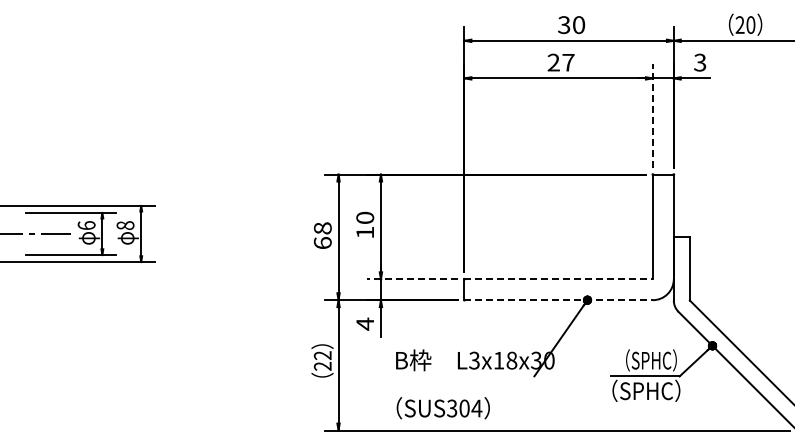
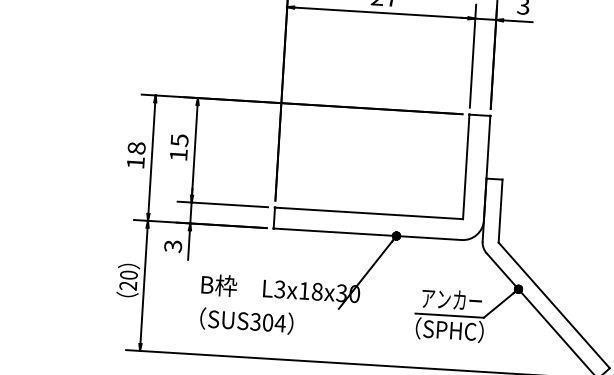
line: (652, 116) -> (472, 56), dashed -> solid
text: (365, 217) -> (179, 139), 10 -> 15
text: (322, 242) -> (135, 162), 68 -> 18
line: (411, 279) -> (222, 204), dashed -> solid
line: (559, 279) -> (369, 213), dashed -> solid
line: (559, 300) -> (368, 234), dashed -> solid
text: (365, 323) -> (173, 245), 4 -> 3
text: (322, 355) -> (128, 275), 22 -> 20
text: (646, 360) -> (451, 299), （SPHC） -> アンカー
text: (442, 408) -> (246, 321), moved

